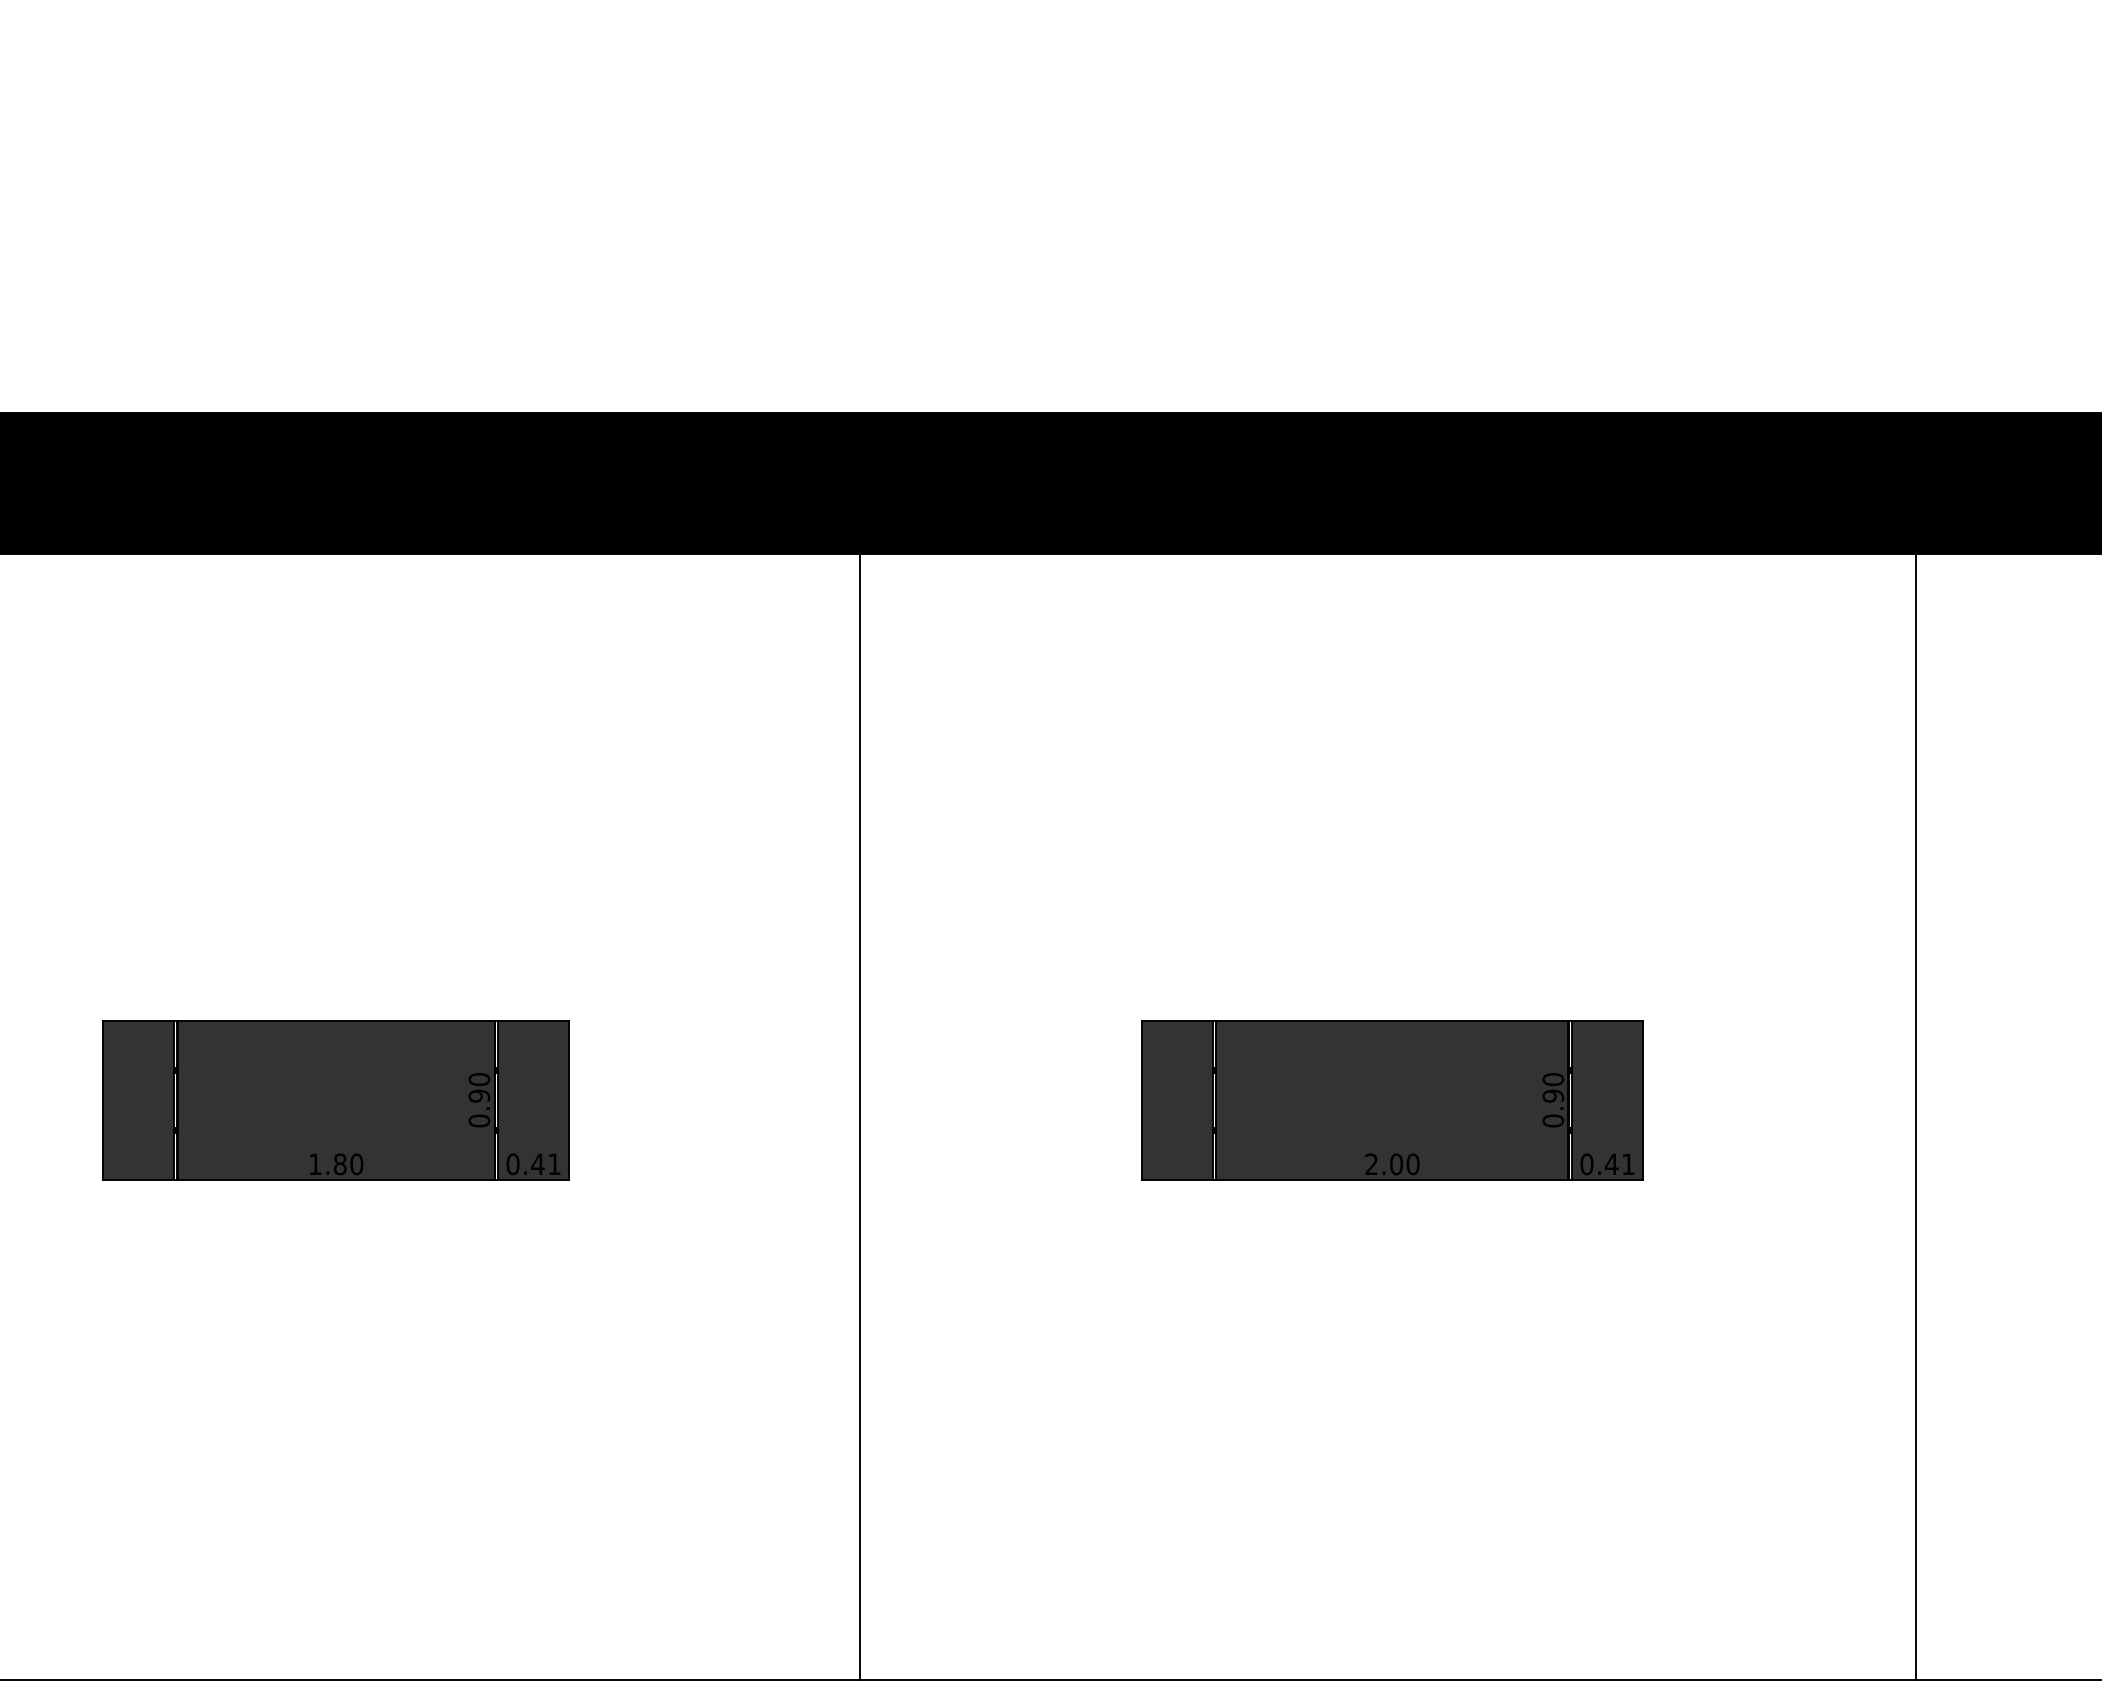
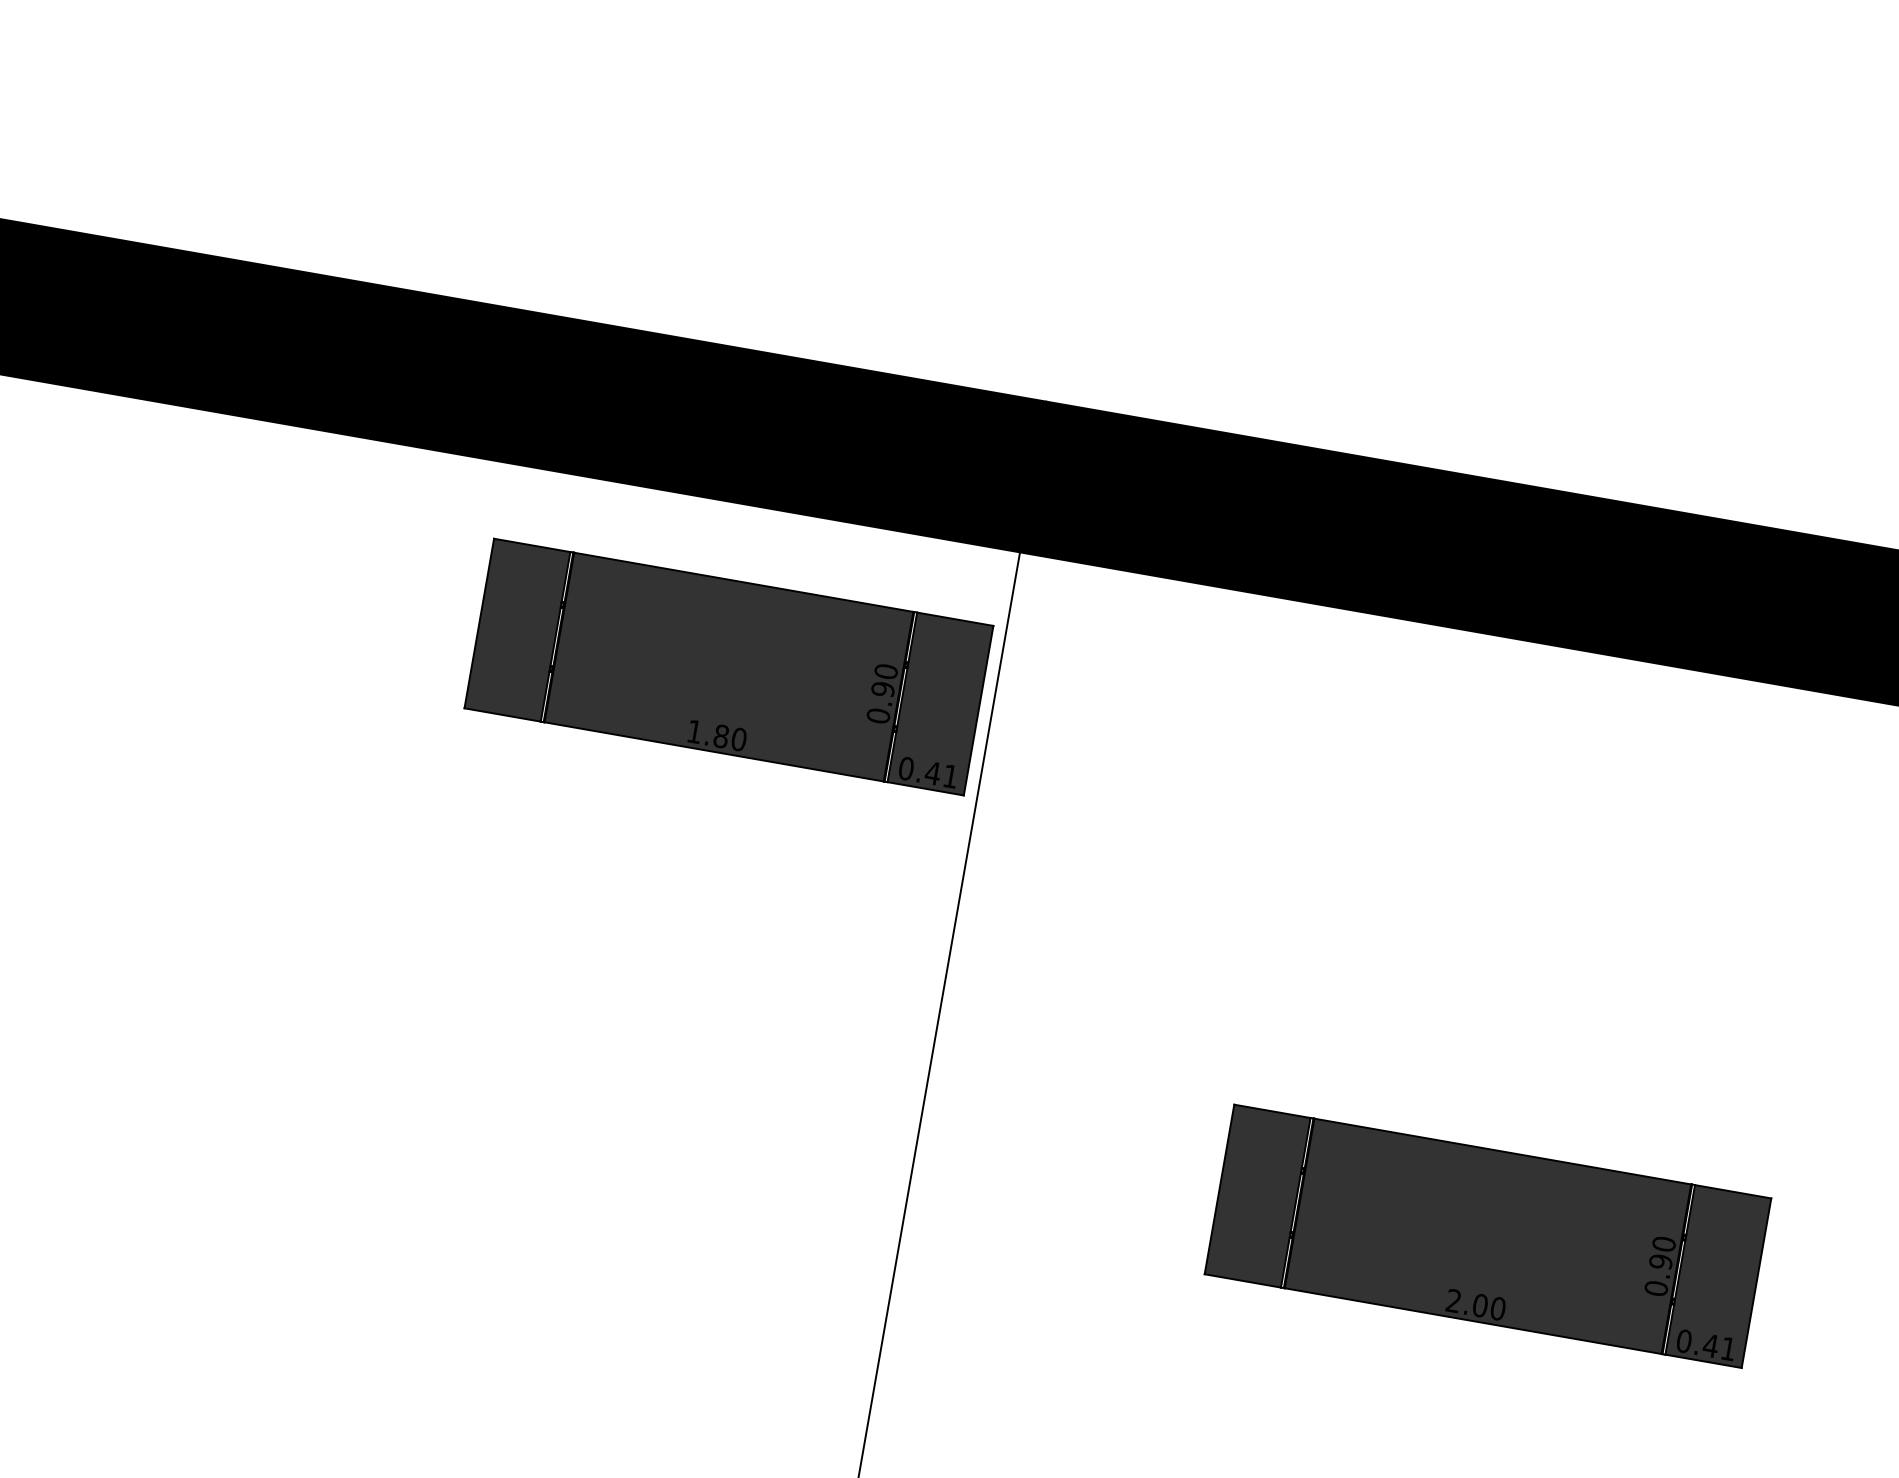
part: (335, 1100) -> (728, 667), moved

